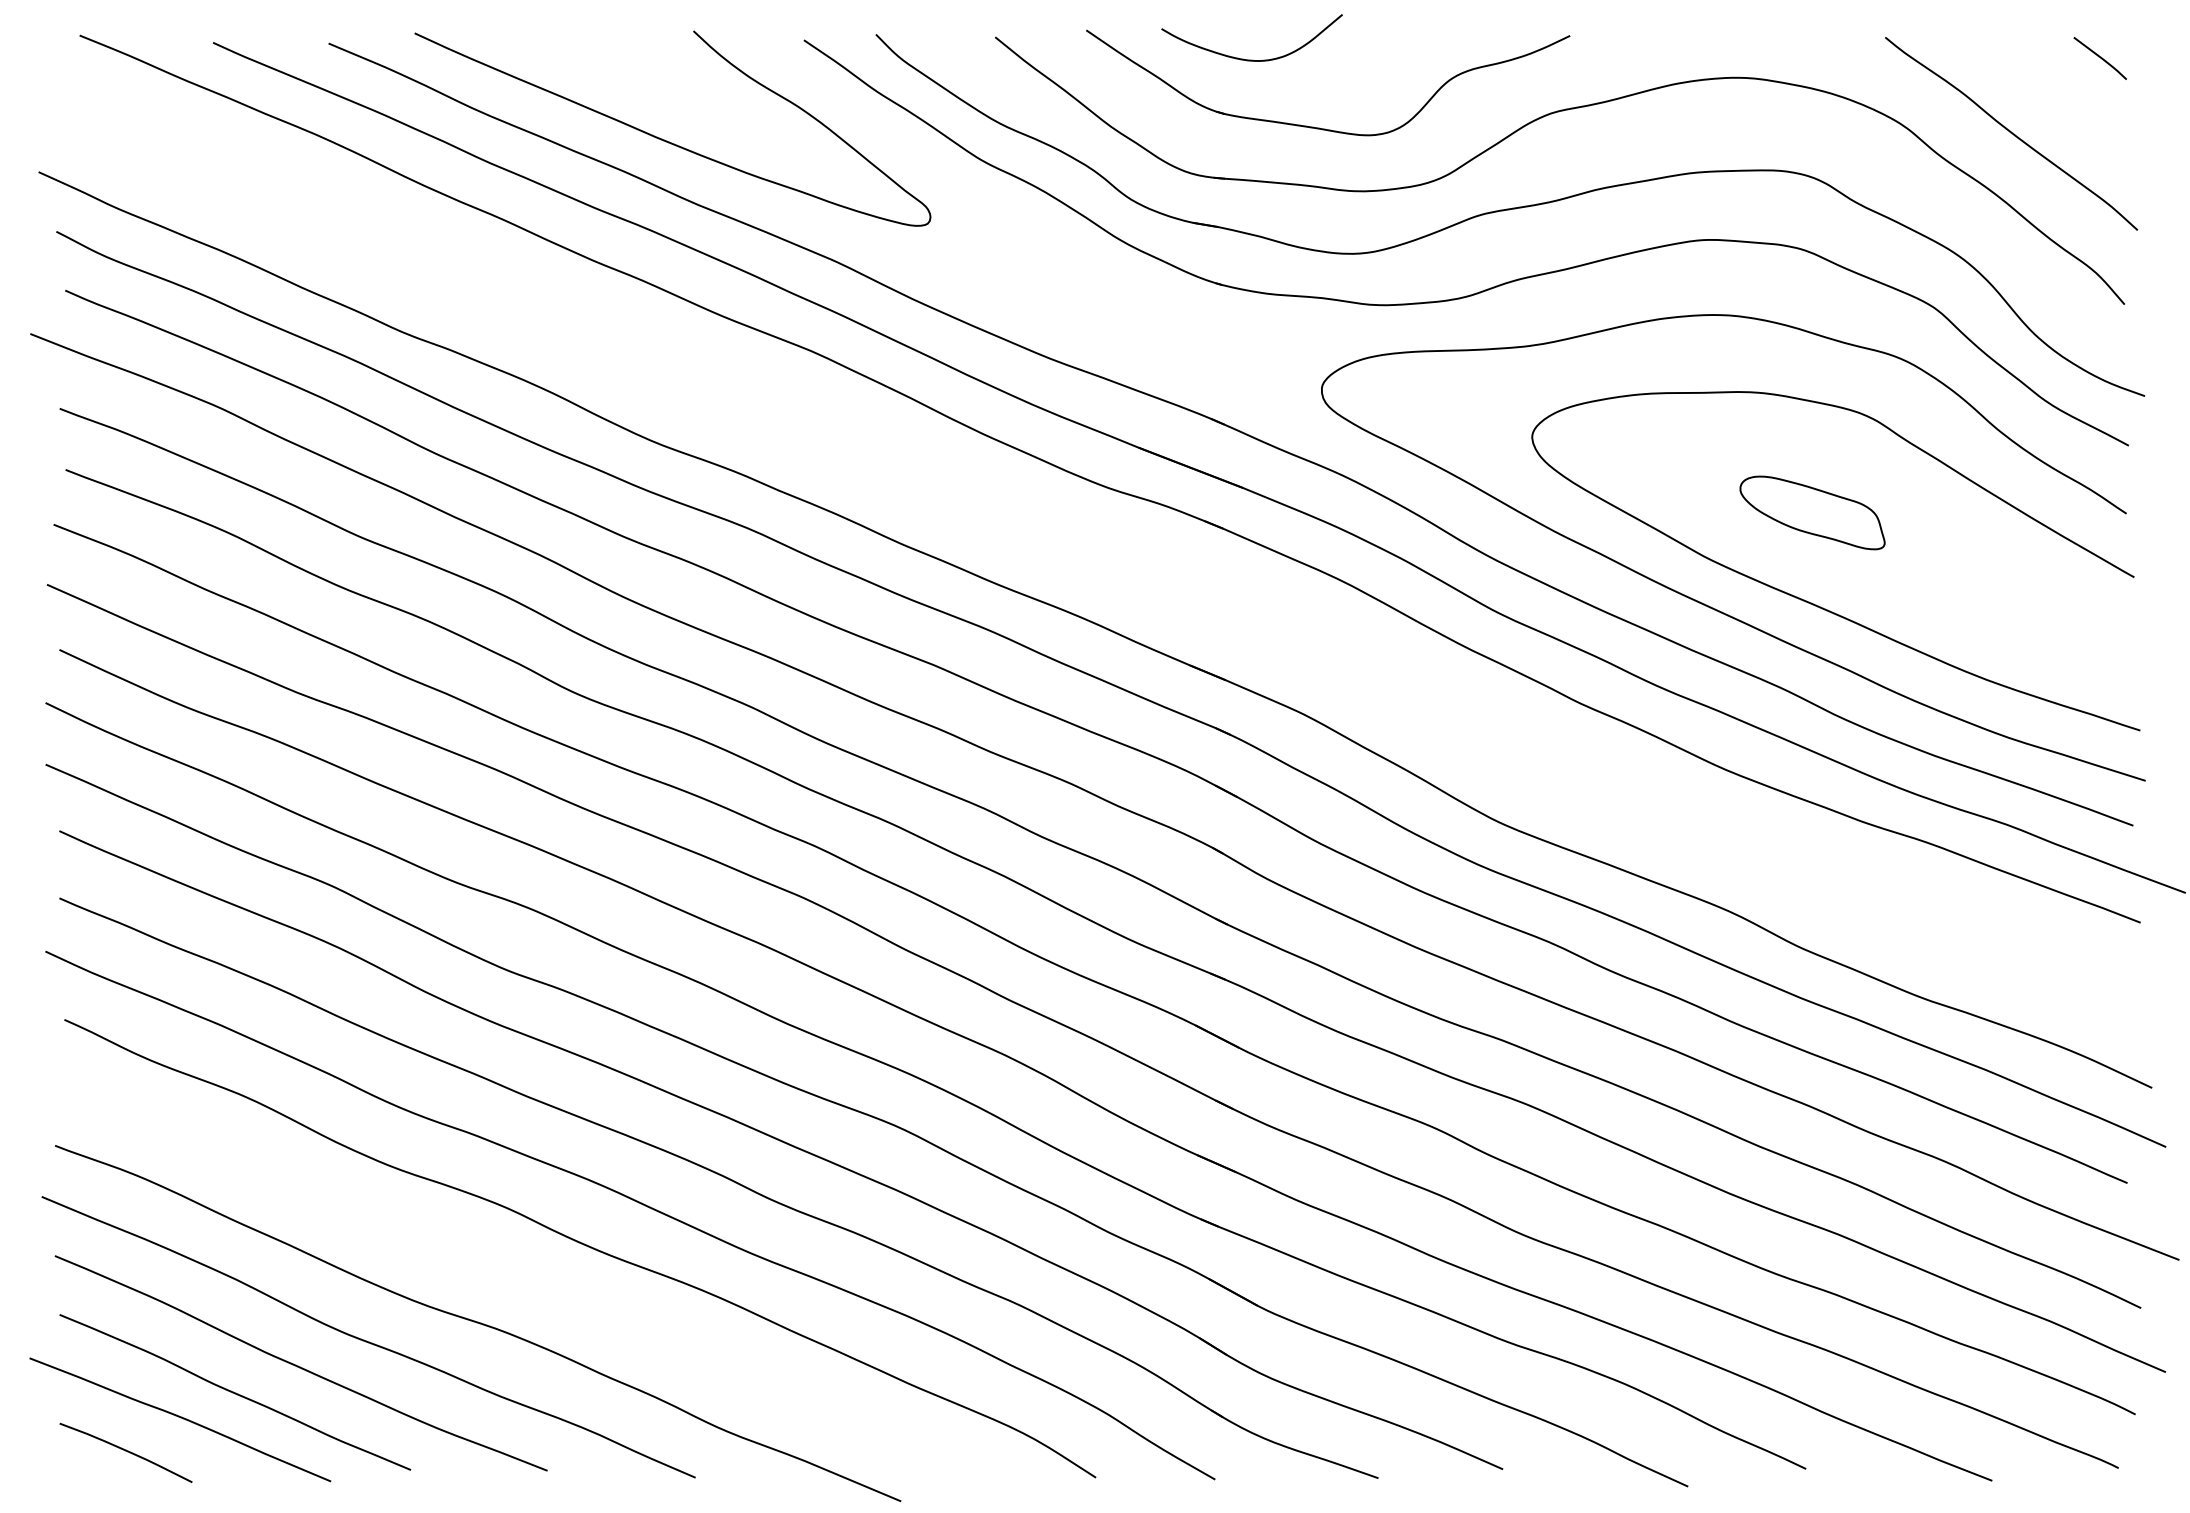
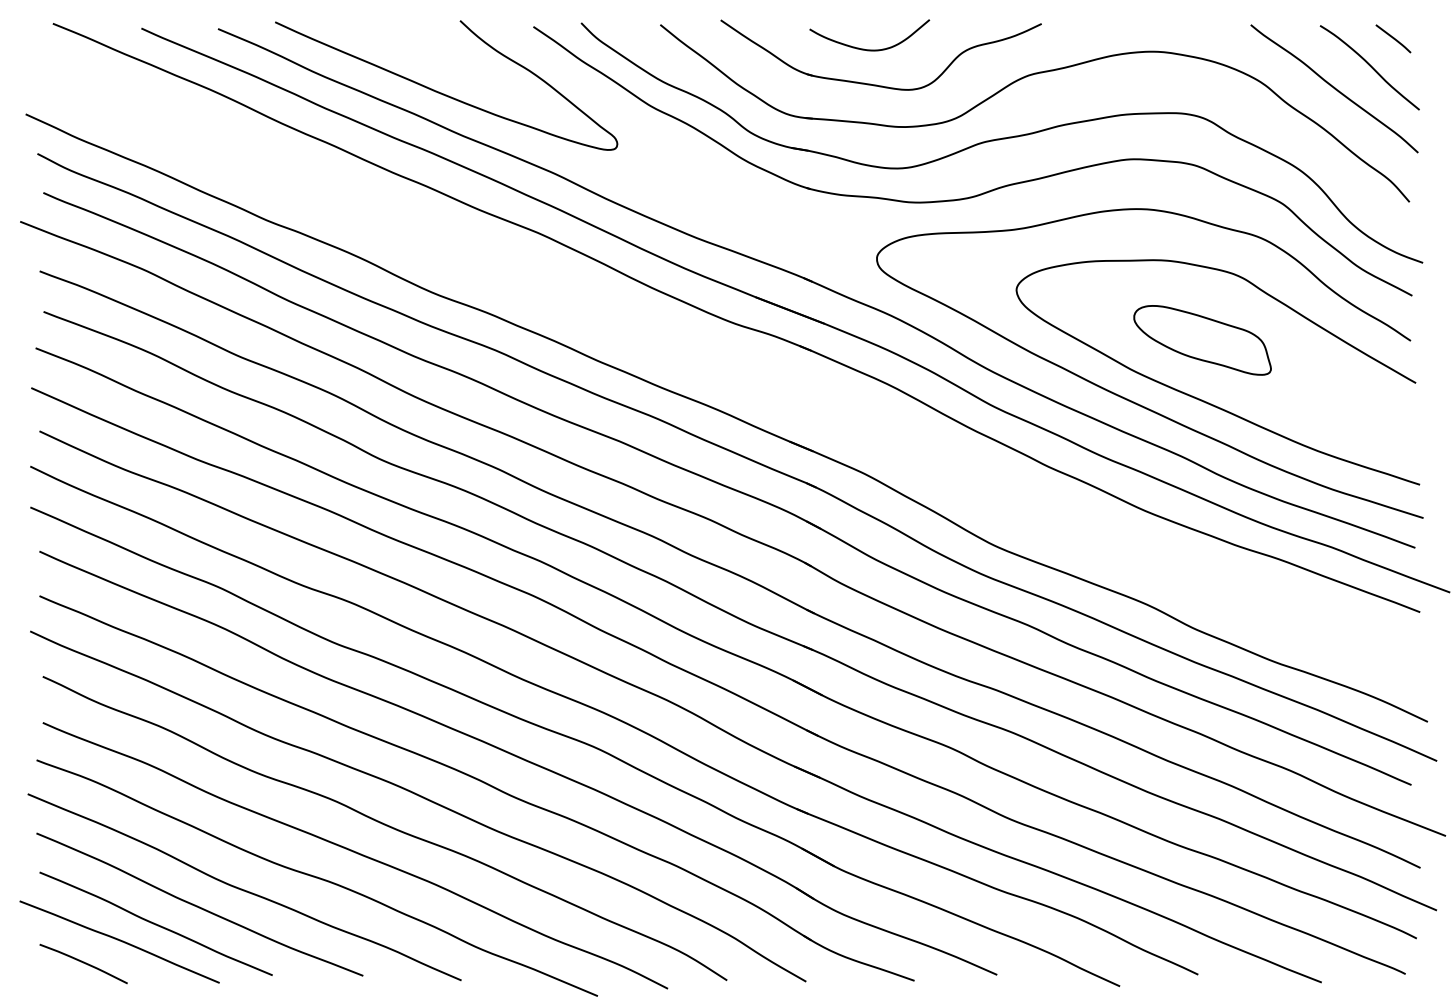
curve: (1244, 57) -> (864, 48), moved
curve: (2064, 100) -> (1369, 66), added
part: (1812, 513) -> (1202, 340), size x1.43
curve: (535, 1286) -> (355, 853), added

